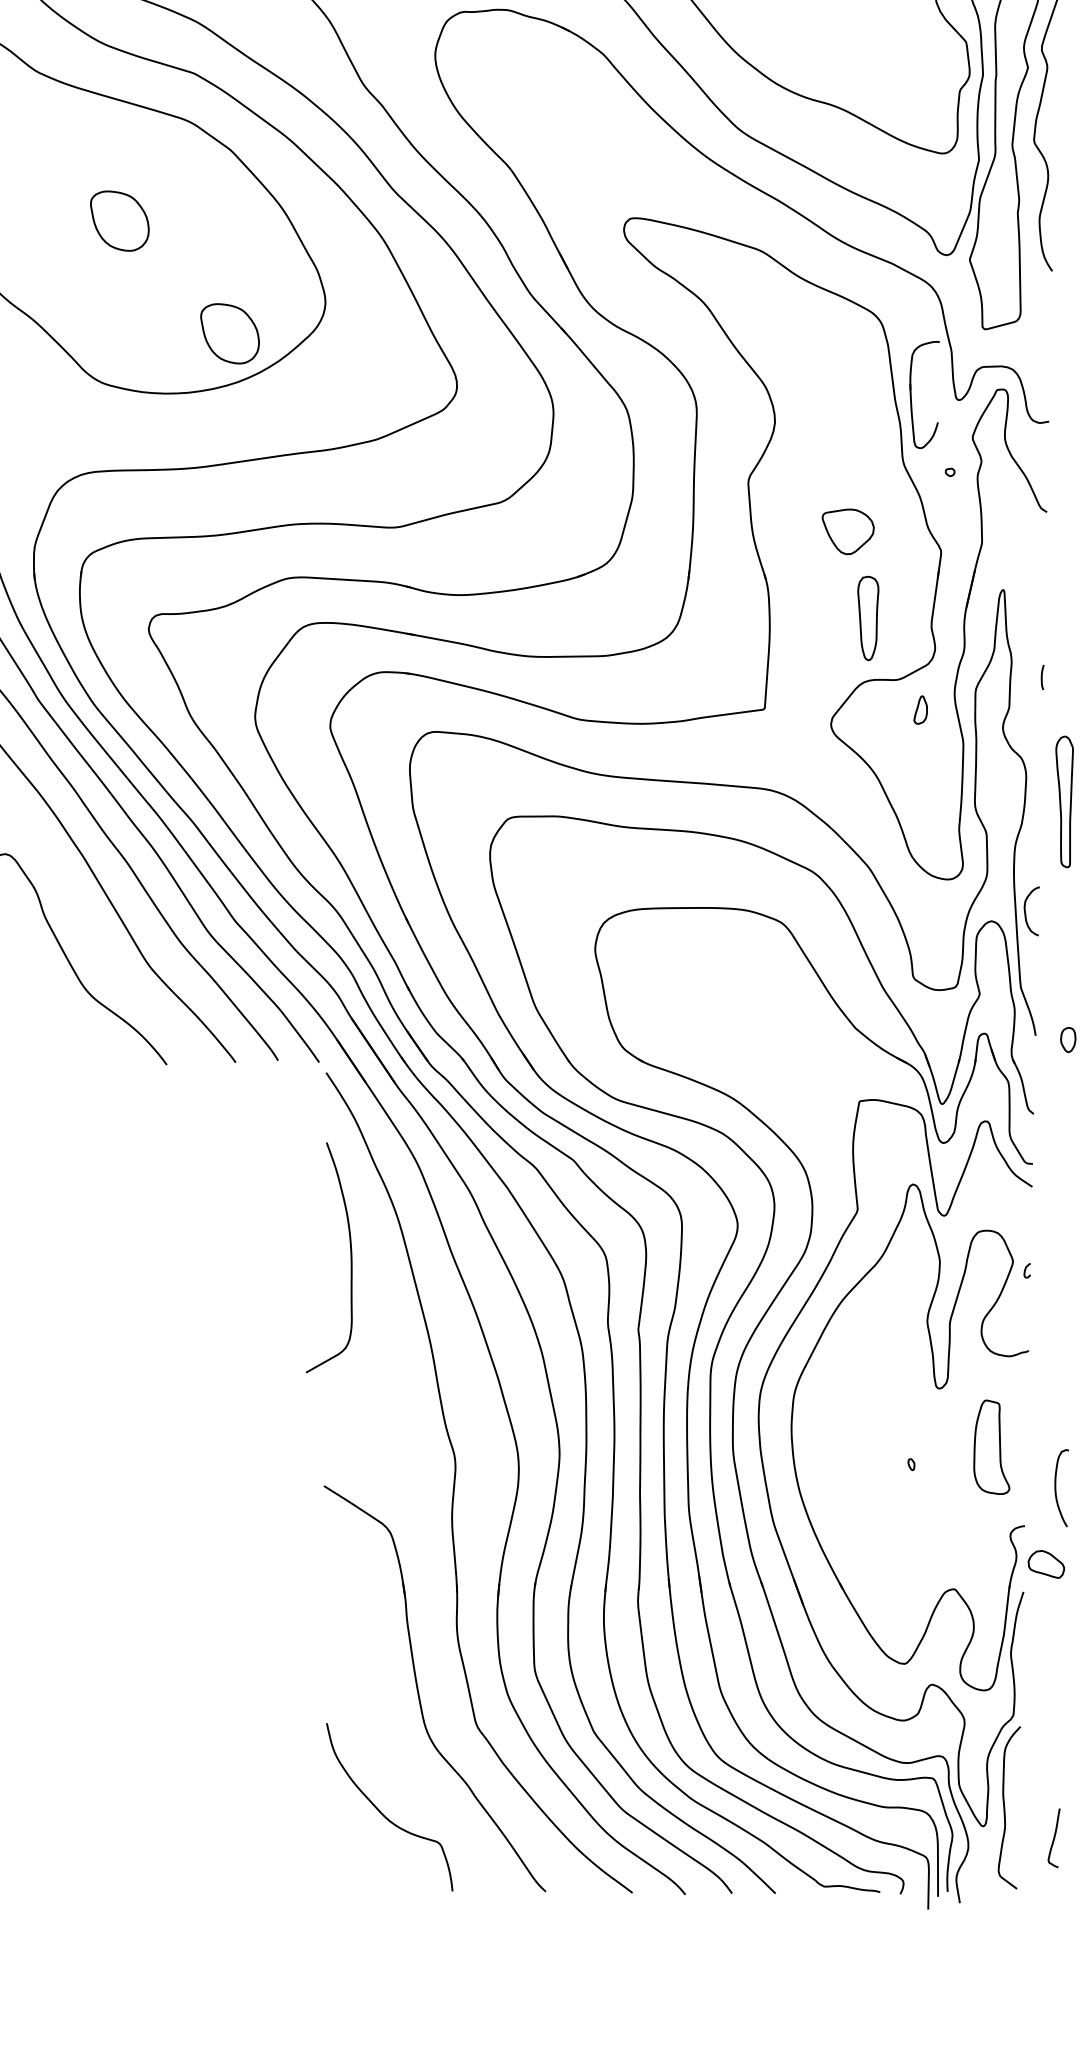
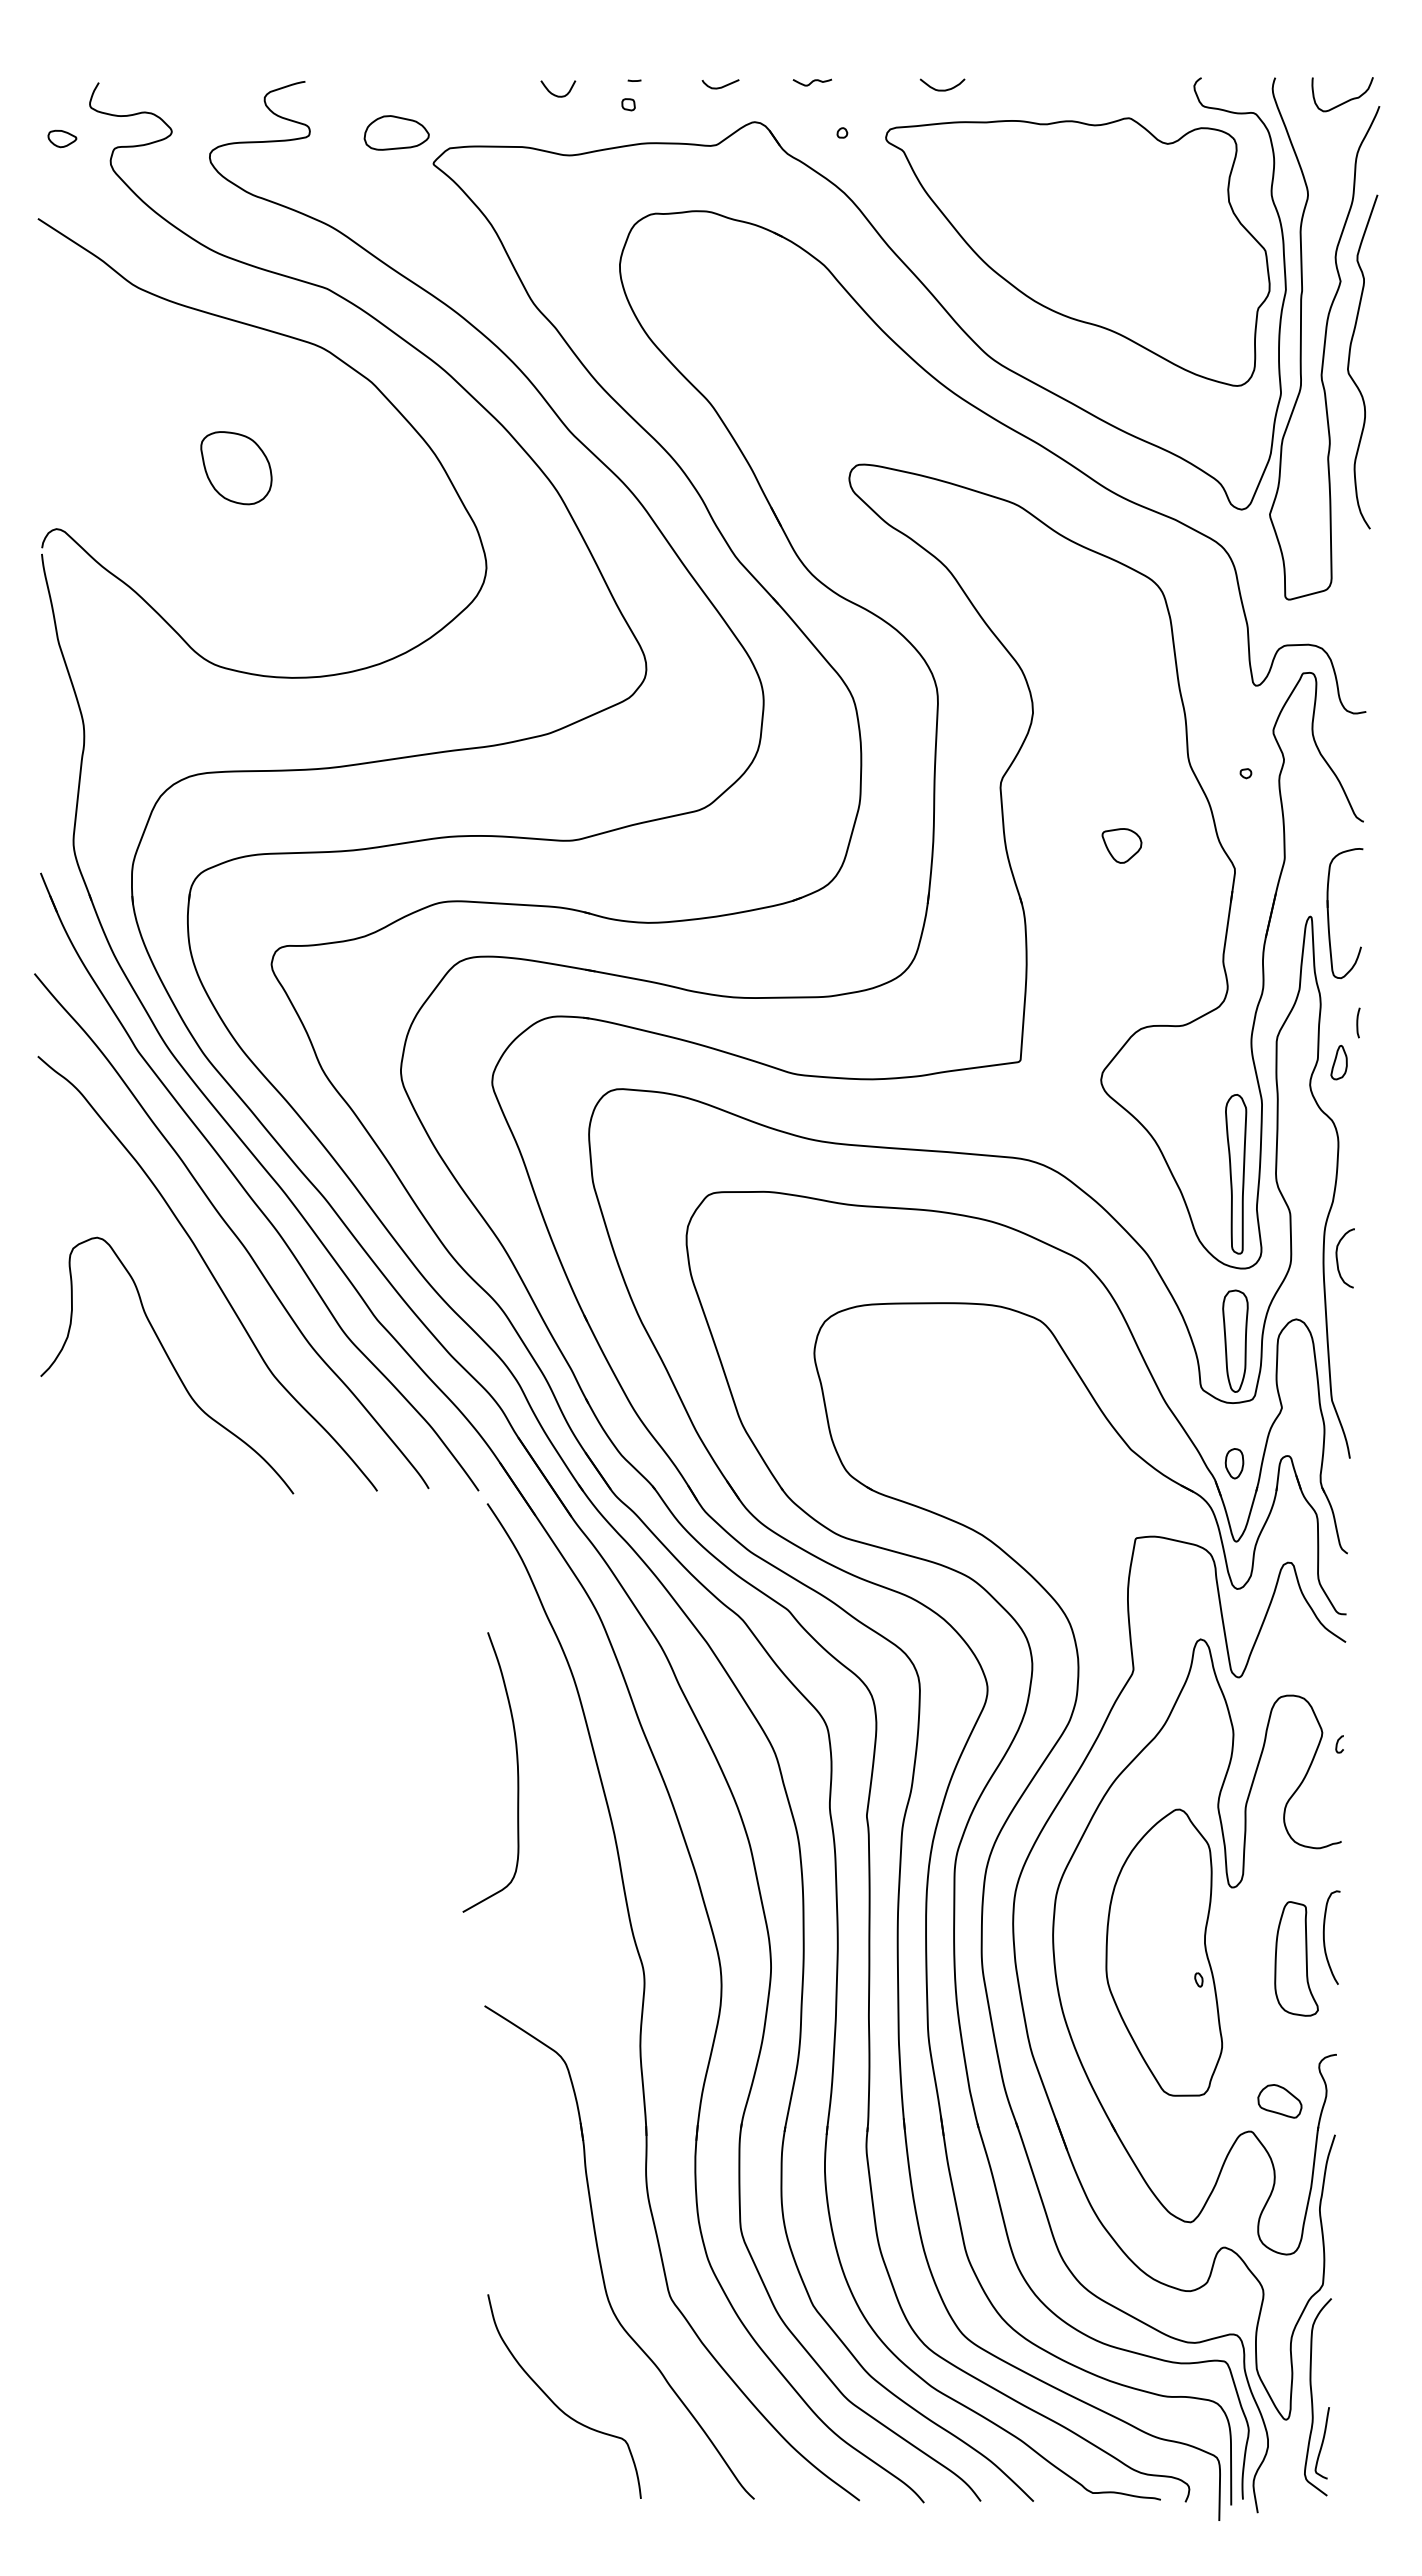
part: (230, 334) -> (370, 605), removed
part: (911, 398) -> (1329, 917), moved
part: (847, 531) -> (1121, 845), size x0.62
part: (868, 617) -> (1235, 1340), moved
part: (920, 709) -> (1338, 1062), moved
part: (1064, 802) -> (1236, 1174), moved
curve: (1026, 913) -> (1338, 1261), moved
part: (1068, 1039) -> (1234, 1463), moved
curve: (351, 1257) -> (517, 1772), moved
part: (882, 1442) -> (1163, 1952), added
curve: (1055, 1488) -> (1324, 1937), moved
part: (1046, 1564) -> (1279, 2101), moved
curve: (1053, 1838) -> (1321, 2443), moved

